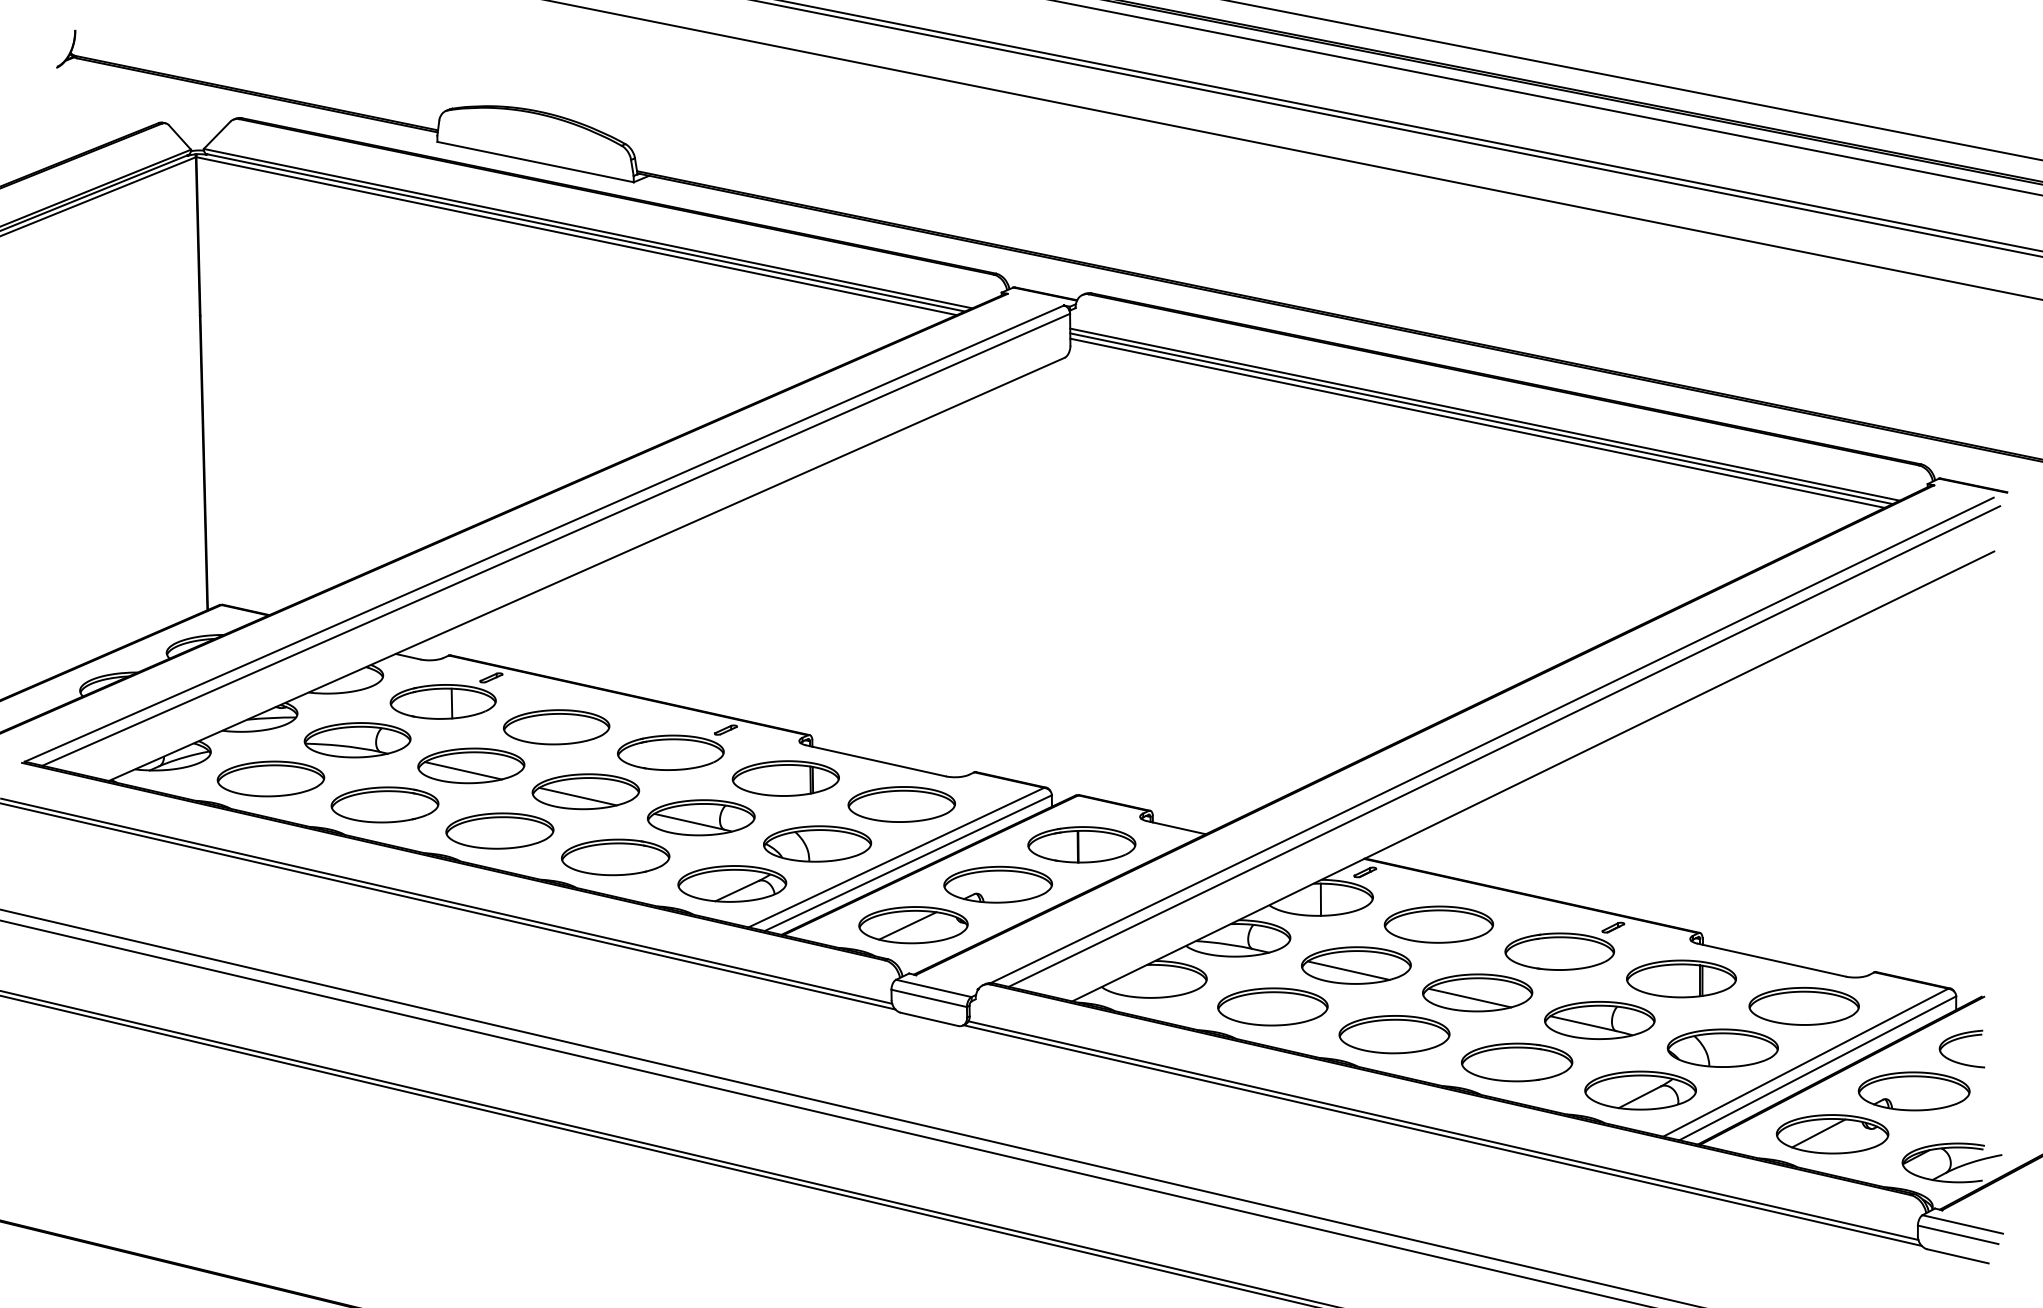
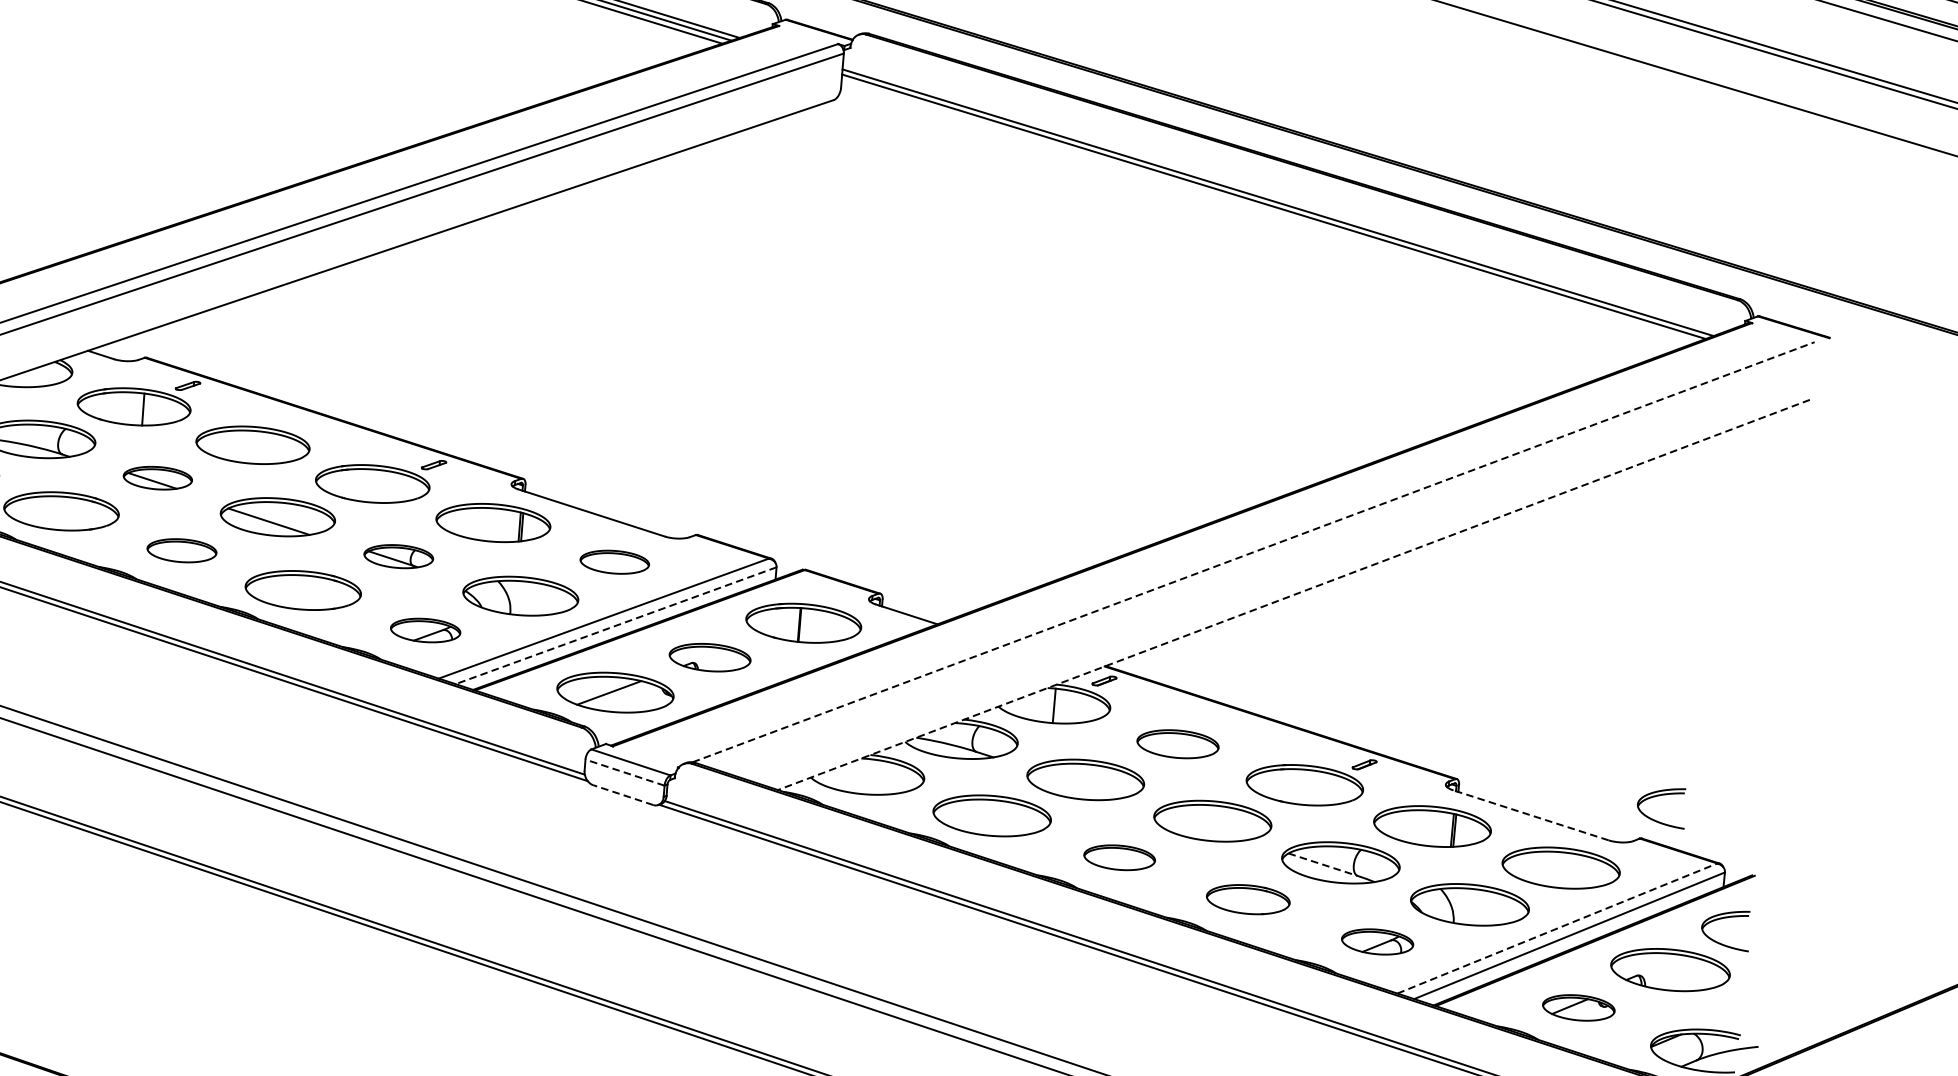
line: (1477, 422) -> (1269, 210), removed
line: (1492, 740) -> (1253, 552), solid -> dashed
line: (1504, 746) -> (1266, 560), removed
part: (471, 765) -> (158, 477), size x0.6
line: (1533, 776) -> (1294, 595), solid -> dashed
part: (901, 804) -> (614, 562), size x0.6
part: (700, 817) -> (398, 556), size x0.6
part: (499, 830) -> (181, 550), size x0.6
line: (908, 863) -> (616, 626), solid -> dashed
part: (732, 883) -> (425, 630), size x0.6
part: (997, 884) -> (709, 657), size x0.7
part: (1438, 924) -> (1177, 744), size x0.7
part: (1889, 931) -> (1659, 796), added
line: (1771, 960) -> (1530, 815), solid -> dashed
line: (1348, 970) -> (1076, 784), removed
line: (1469, 997) -> (1203, 825), removed
line: (929, 998) -> (625, 772), solid -> dashed
line: (928, 1019) -> (622, 795), solid -> dashed
line: (1583, 1023) -> (1323, 864), solid -> dashed
part: (1394, 1034) -> (1119, 857), size x0.6
part: (1517, 1062) -> (1248, 899), size x0.7
line: (1806, 1062) -> (1558, 928), solid -> dashed
part: (1640, 1090) -> (1377, 941), size x0.6
part: (1832, 1134) -> (1578, 1008), size x0.6

